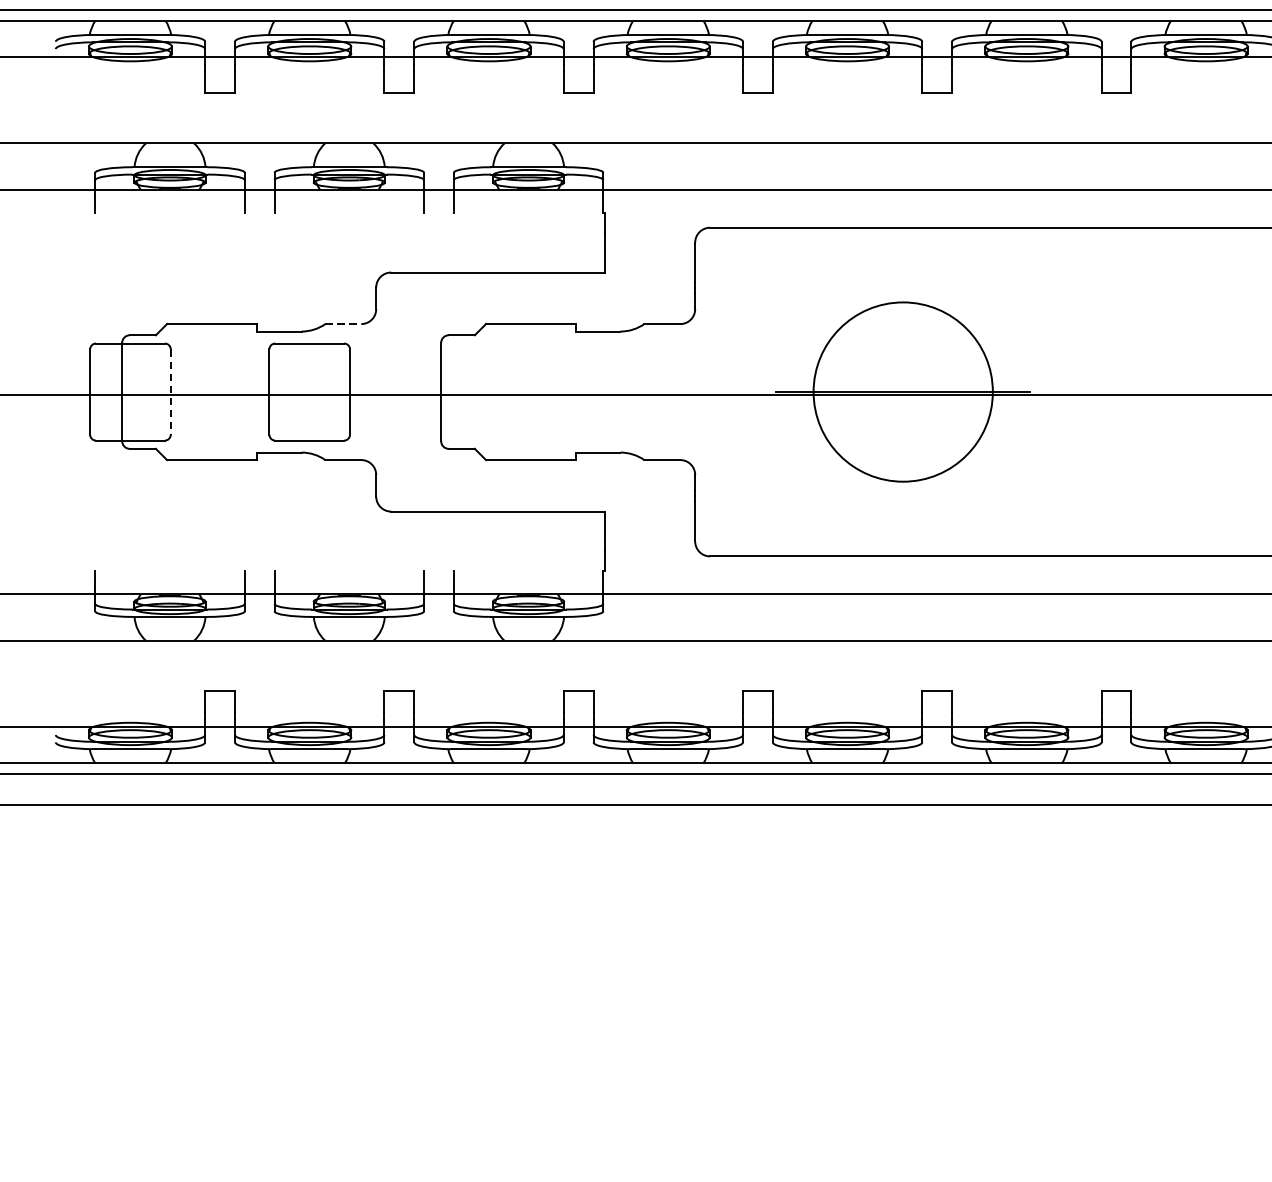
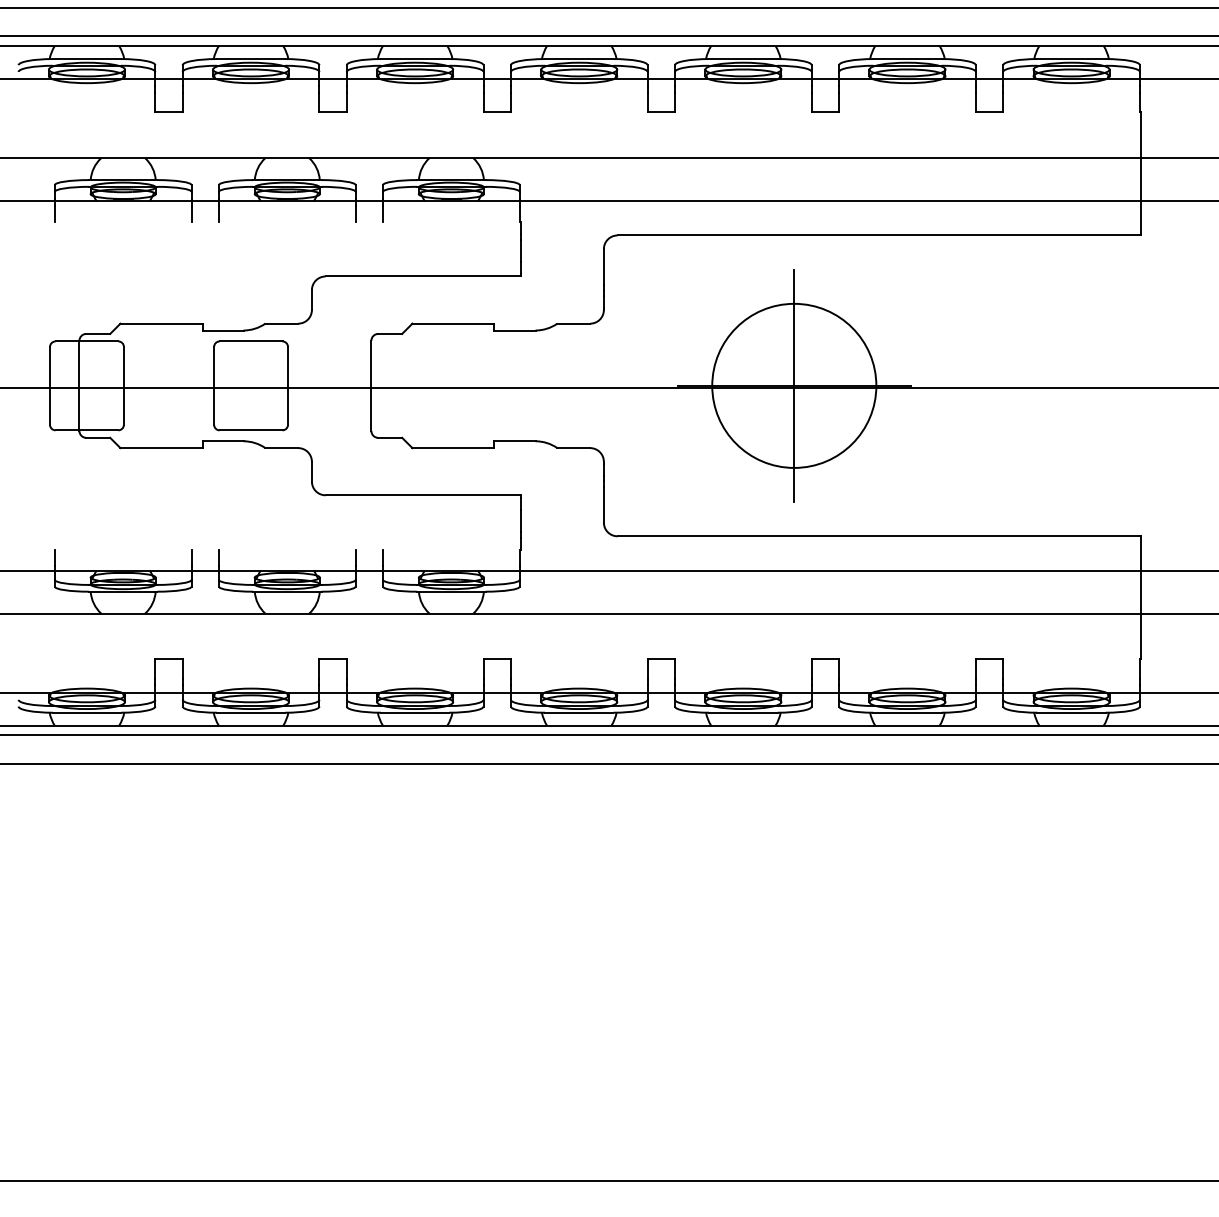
line: (344, 323) -> (282, 323), dashed -> solid
line: (170, 391) -> (123, 385), dashed -> solid
line: (903, 391) -> (794, 385), added

